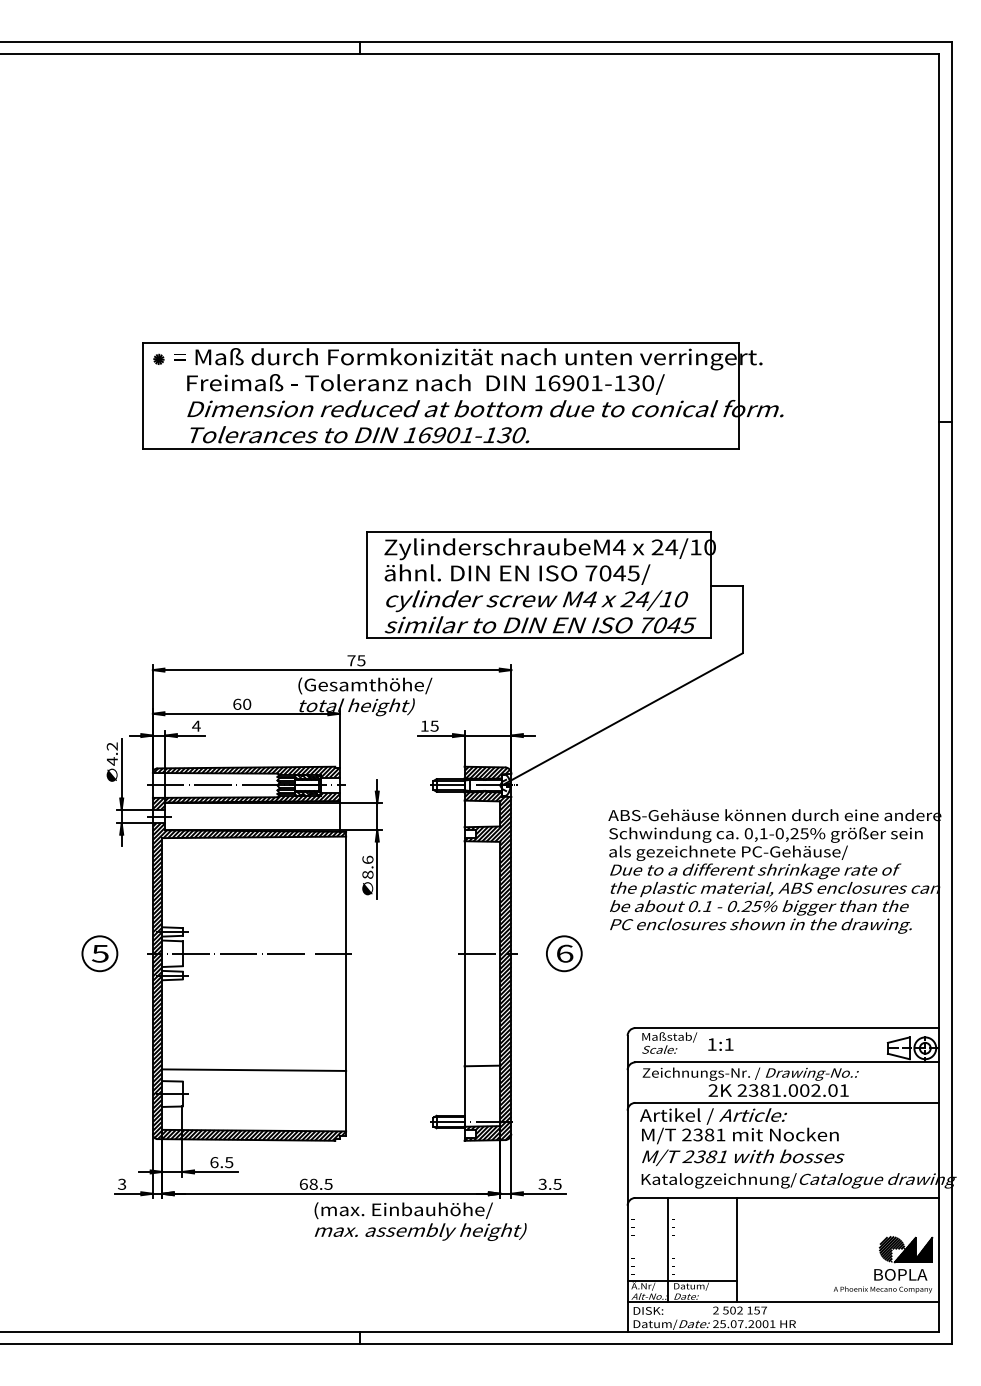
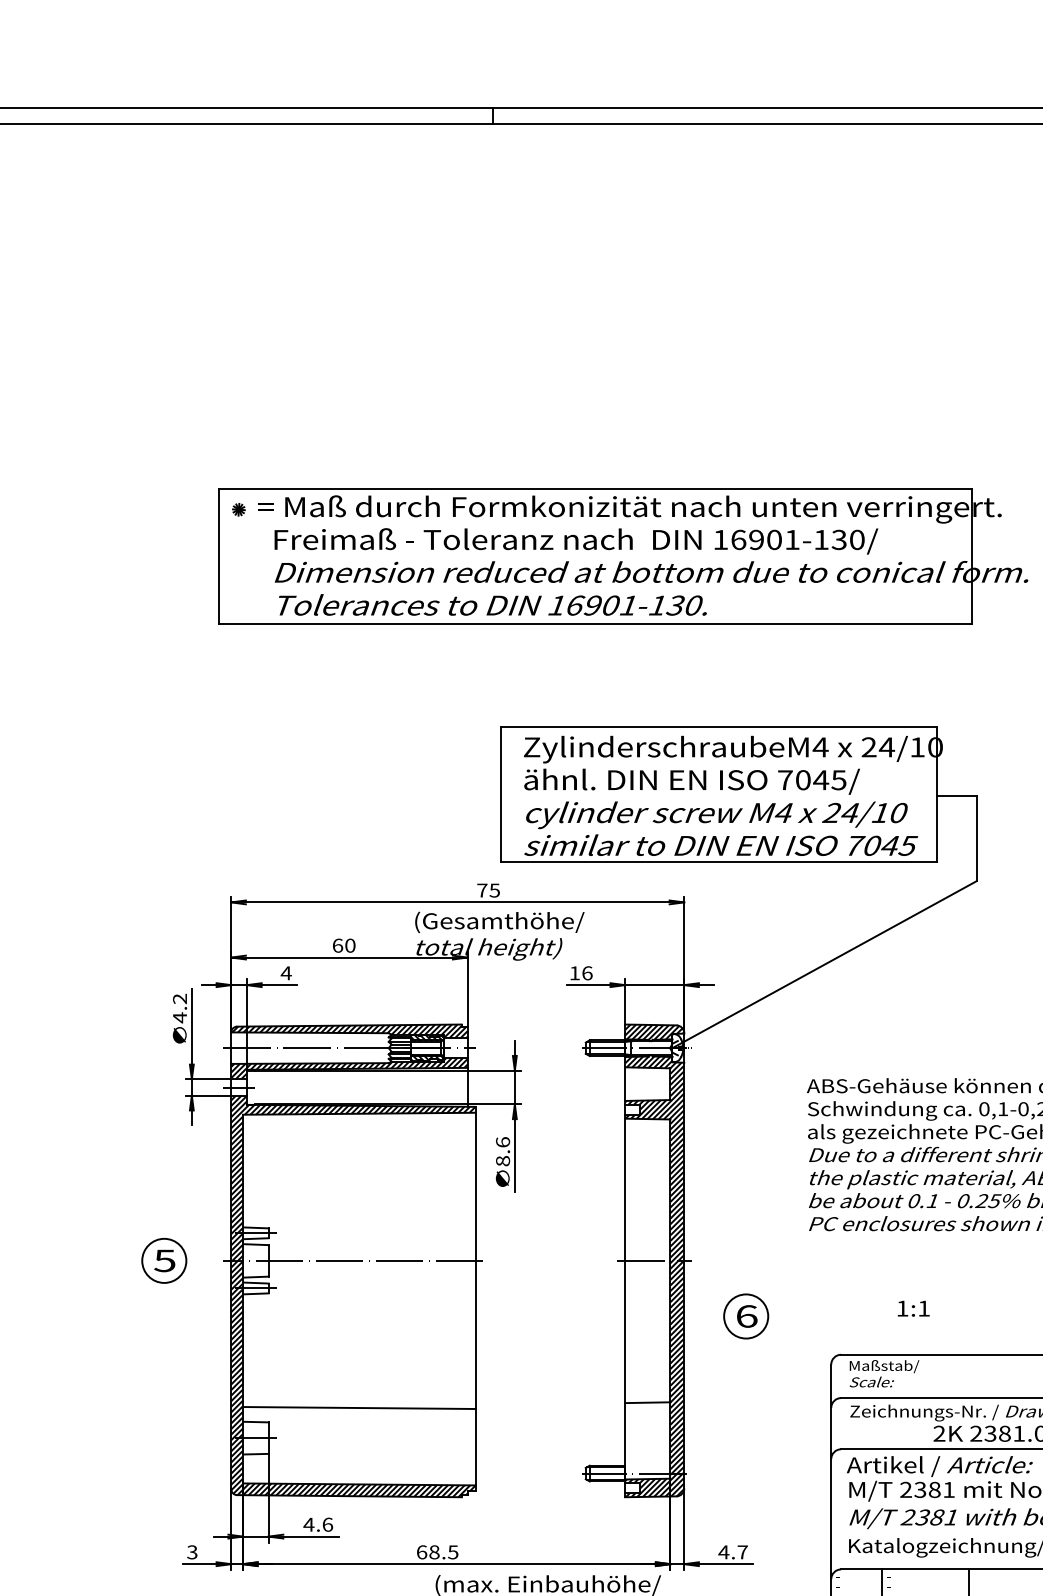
text: (434, 725) -> (587, 972), 15 -> 16
part: (564, 953) -> (746, 1316), moved
text: (720, 1044) -> (913, 1308), moved
text: (221, 1162) -> (317, 1524), 6.5 -> 4.6
text: (549, 1183) -> (732, 1551), 3.5 -> 4.7

